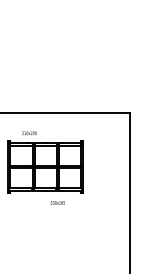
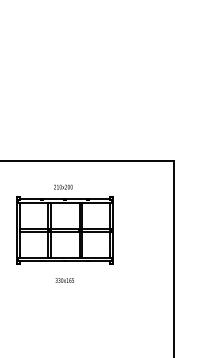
text: (29, 132) -> (63, 186), moved
text: (57, 202) -> (64, 280), moved

